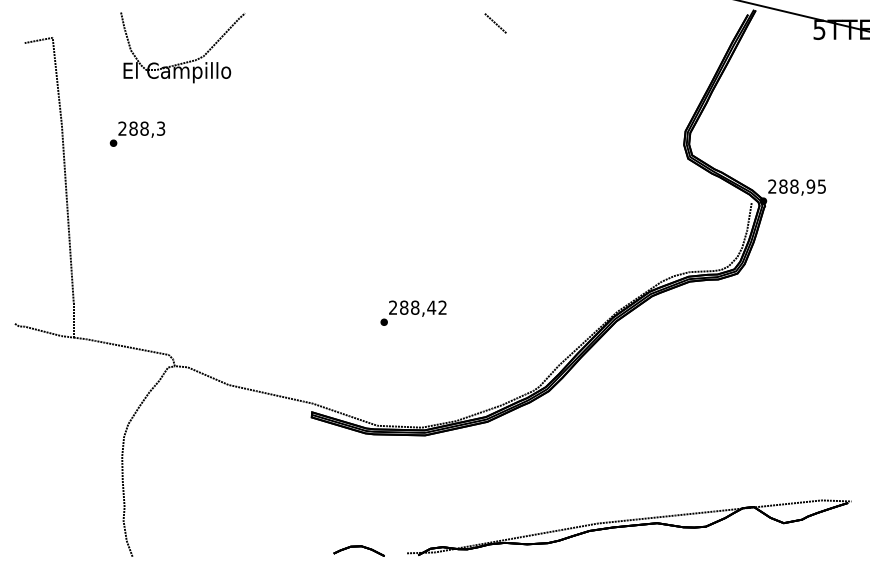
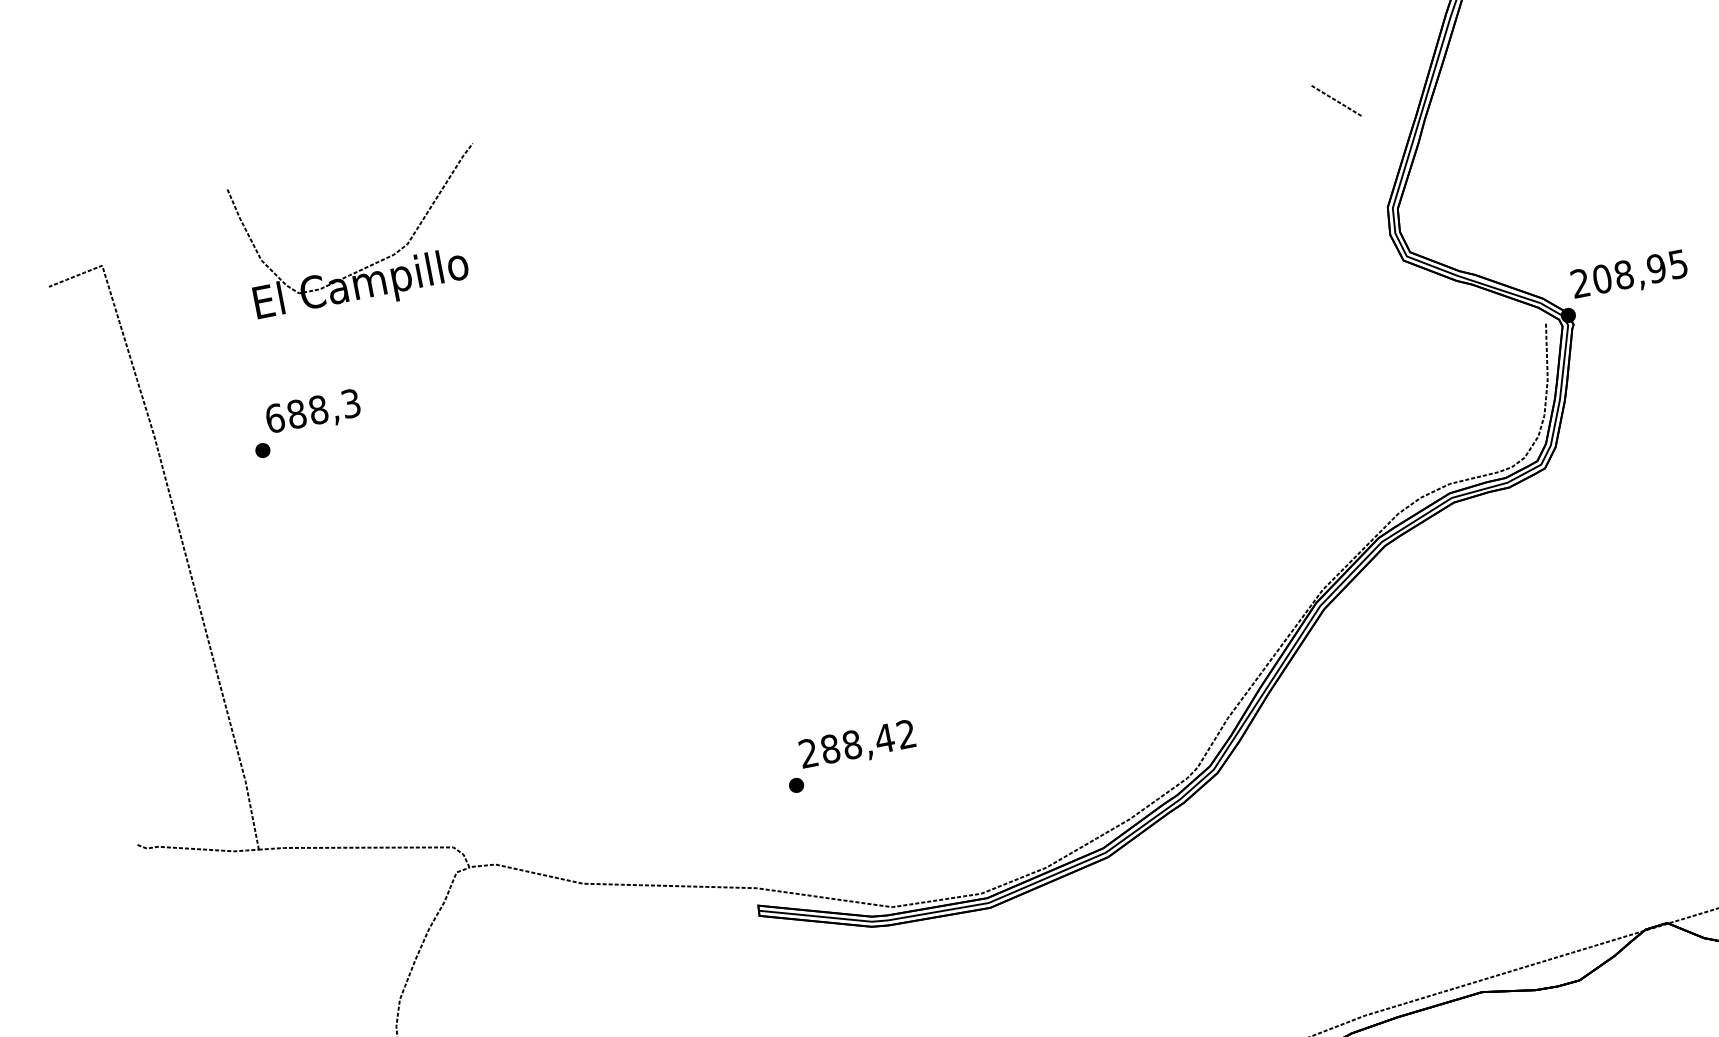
line: (495, 22) -> (1335, 99), moved
text: (122, 128) -> (274, 417), 288,3 -> 688,3
text: (783, 186) -> (1602, 278), 288,95 -> 208,95
text: (413, 312) -> (850, 754), moved

